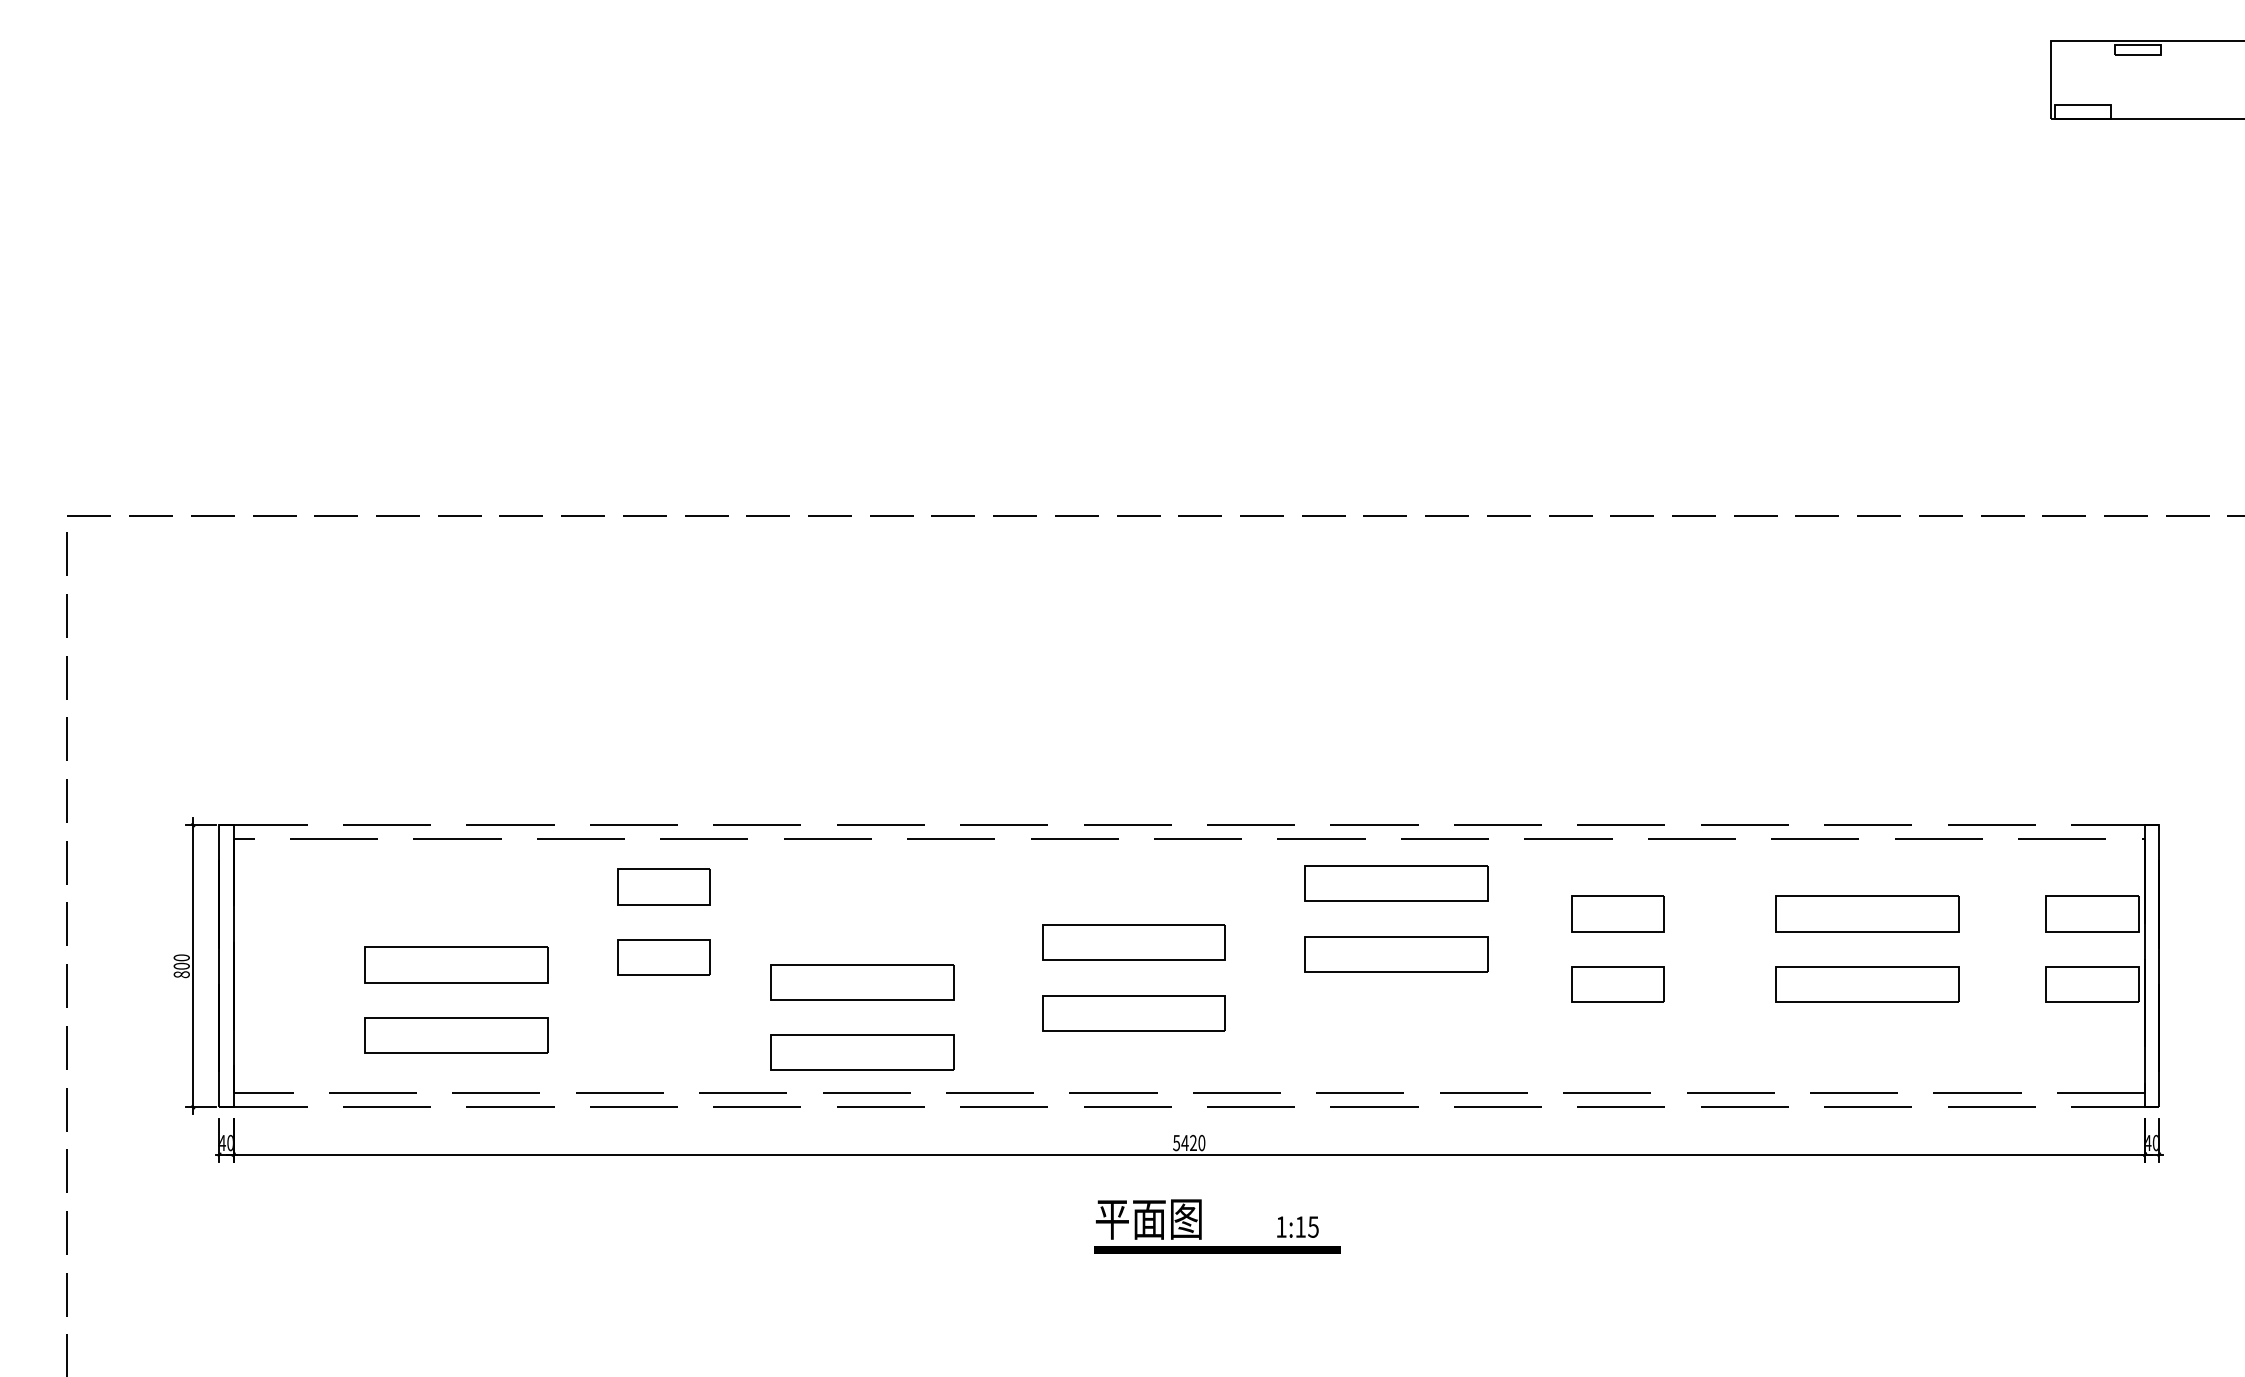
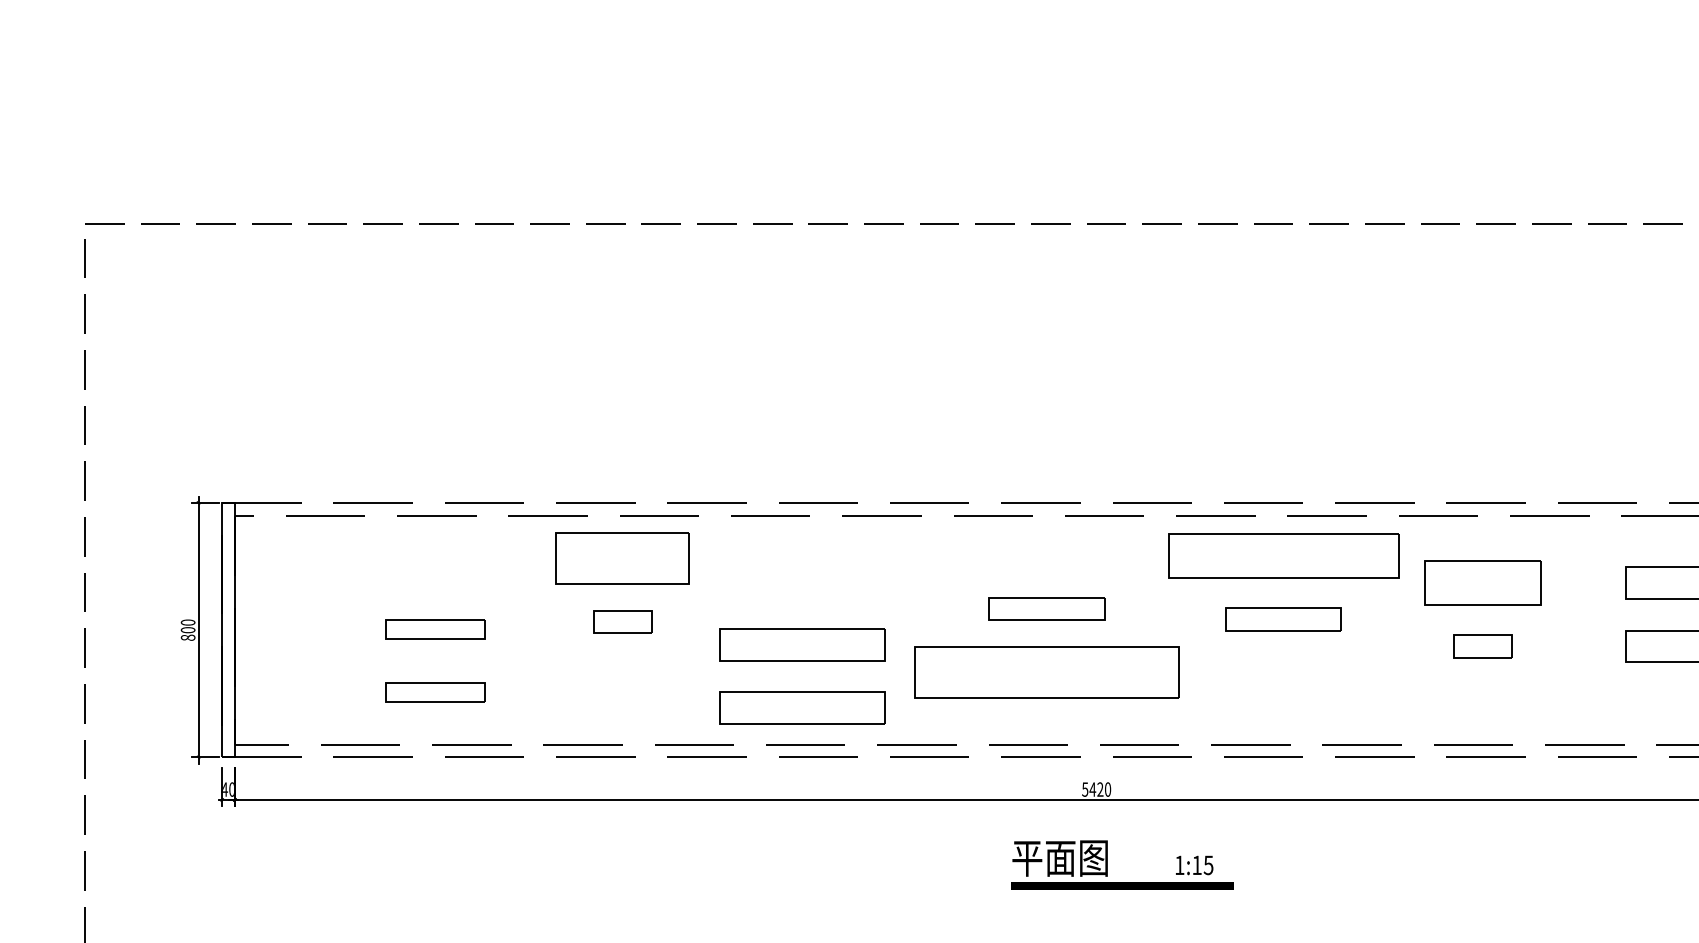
part: (1396, 883) -> (1283, 555), size x1.4
part: (663, 886) -> (622, 558), size x1.6
part: (1617, 913) -> (1482, 582), size x1.4
part: (1133, 942) -> (1046, 608), size x0.7
part: (1396, 954) -> (1283, 619), size x0.7
part: (663, 957) -> (622, 622), size x0.7
part: (456, 964) -> (435, 628), size x0.6
part: (1617, 984) -> (1482, 646), size x0.7
part: (1133, 1013) -> (1046, 672), size x1.6
part: (456, 1035) -> (435, 692), size x0.6

